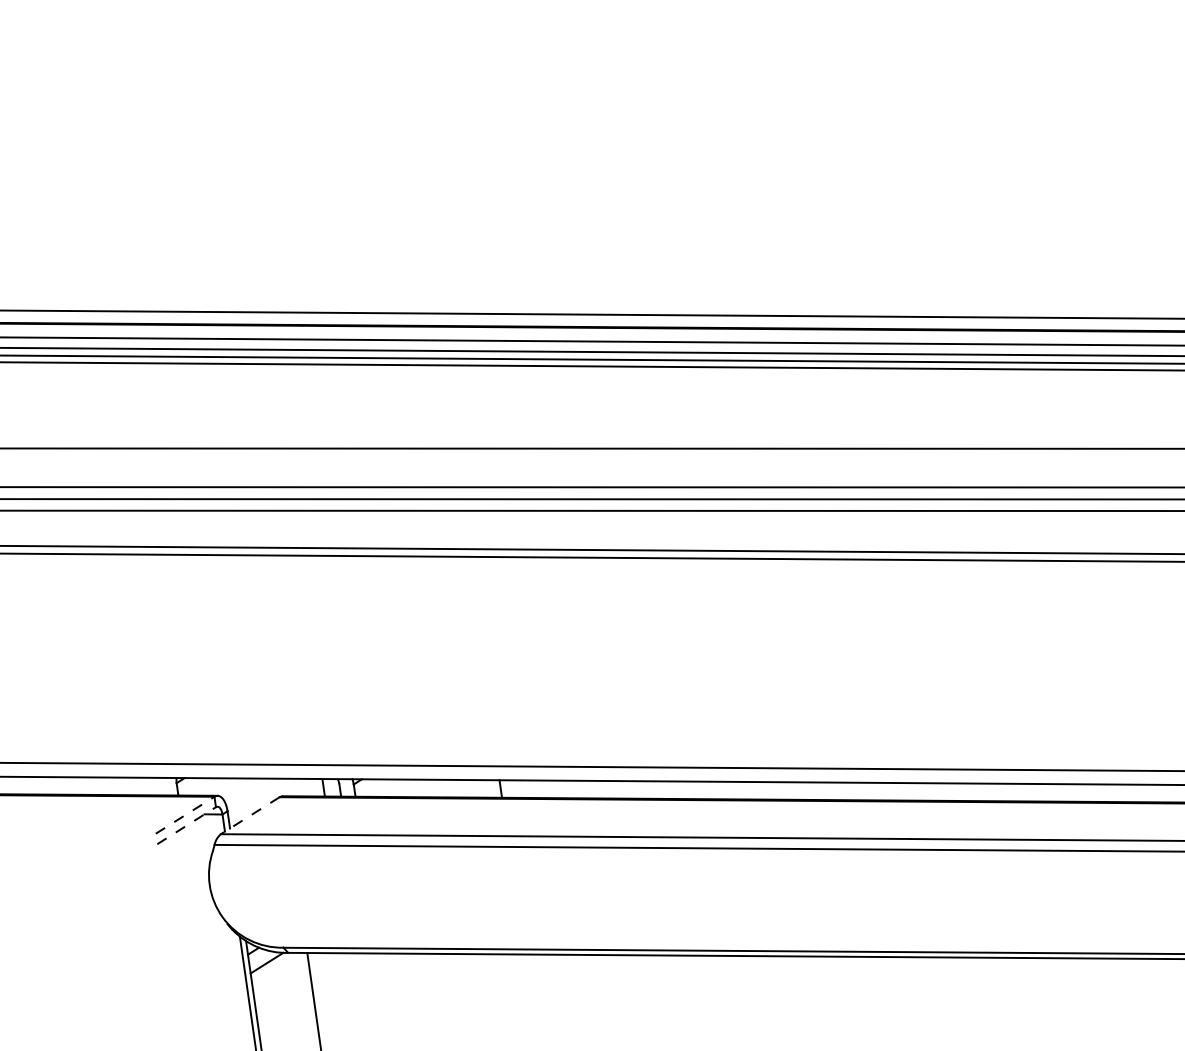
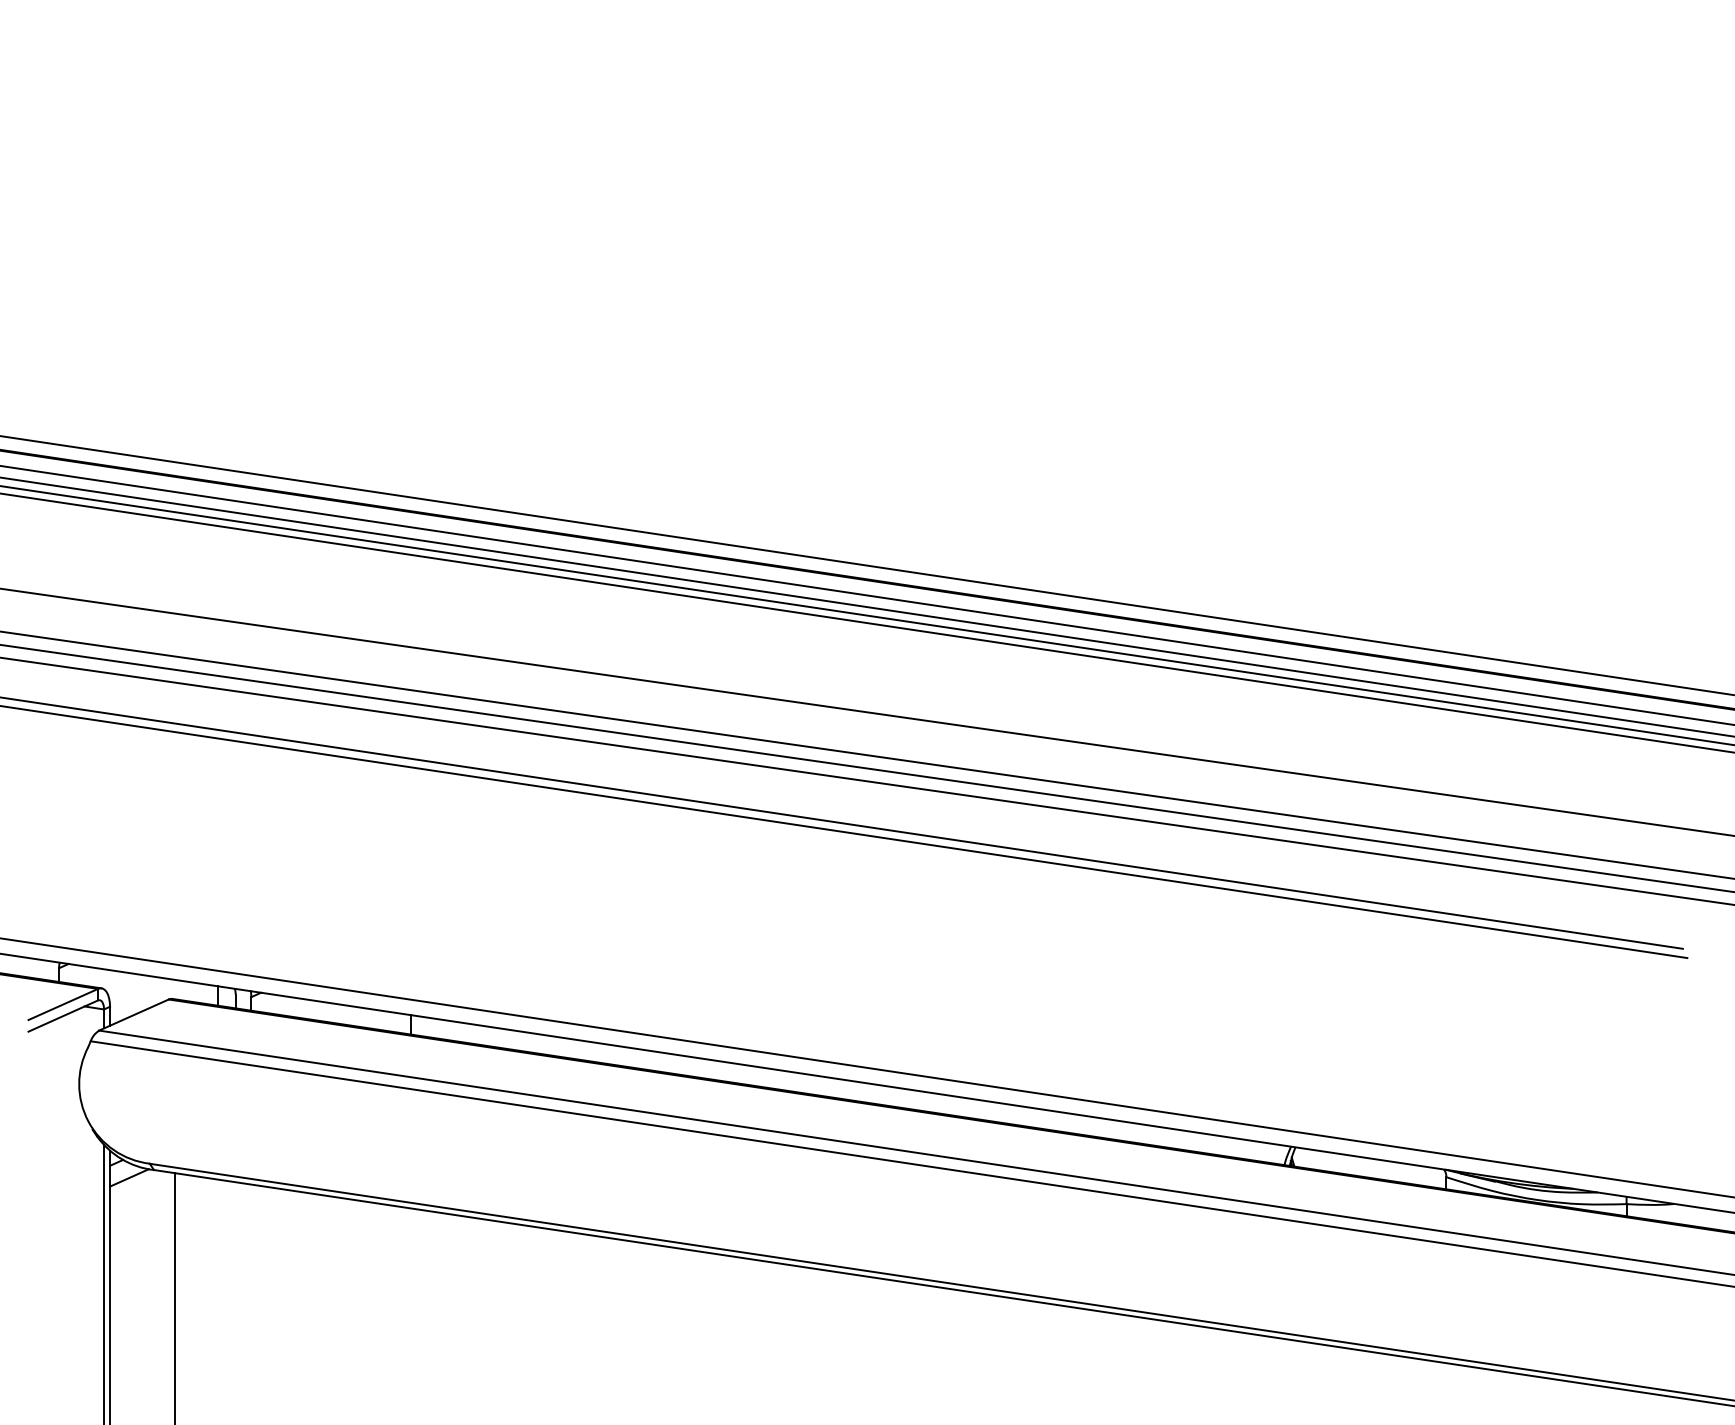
line: (185, 815) -> (63, 1004), dashed -> solid
line: (249, 816) -> (133, 1015), dashed -> solid
line: (186, 825) -> (63, 1015), dashed -> solid

